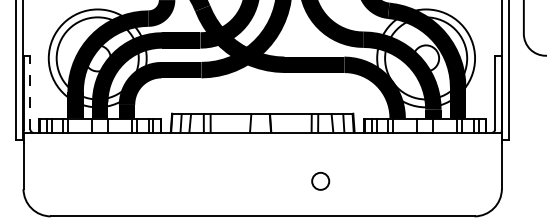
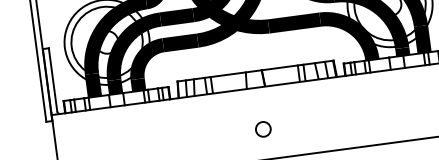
line: (30, 92) -> (53, 79), dashed -> solid
circle: (320, 180) -> (263, 128), moved

